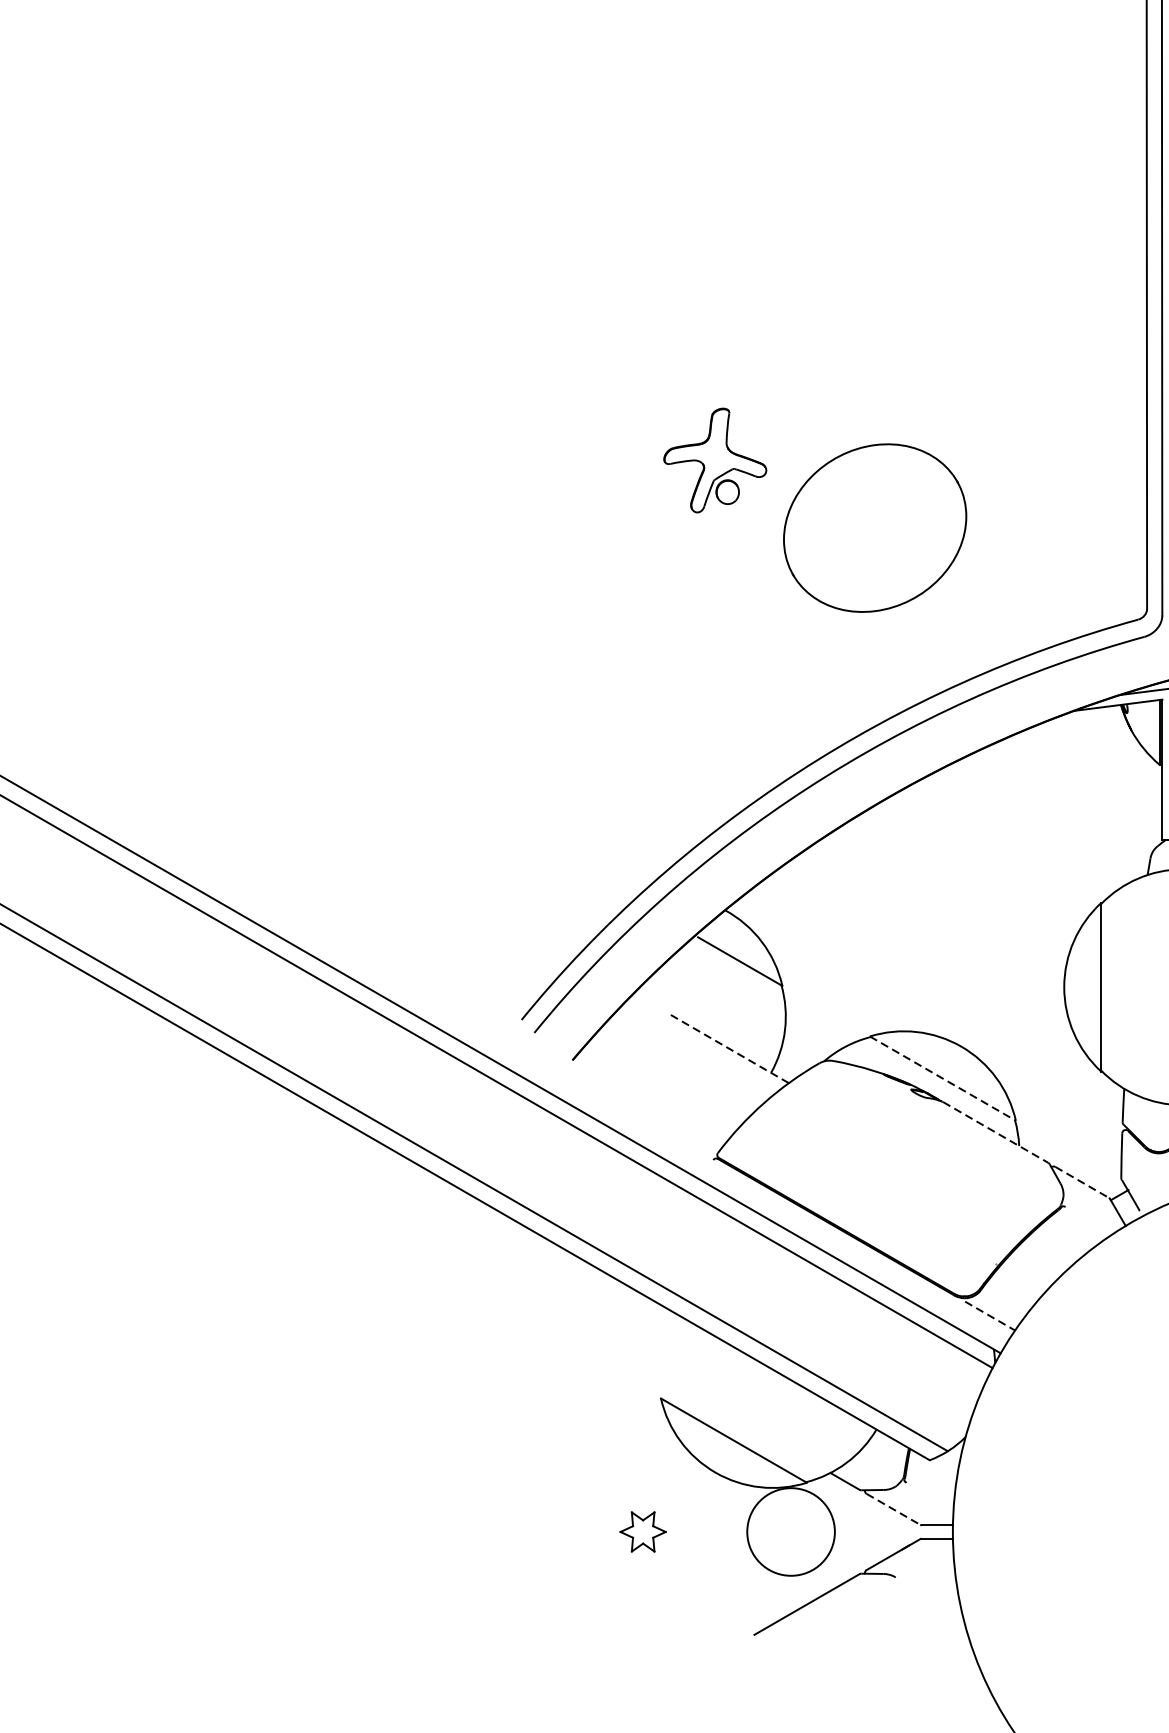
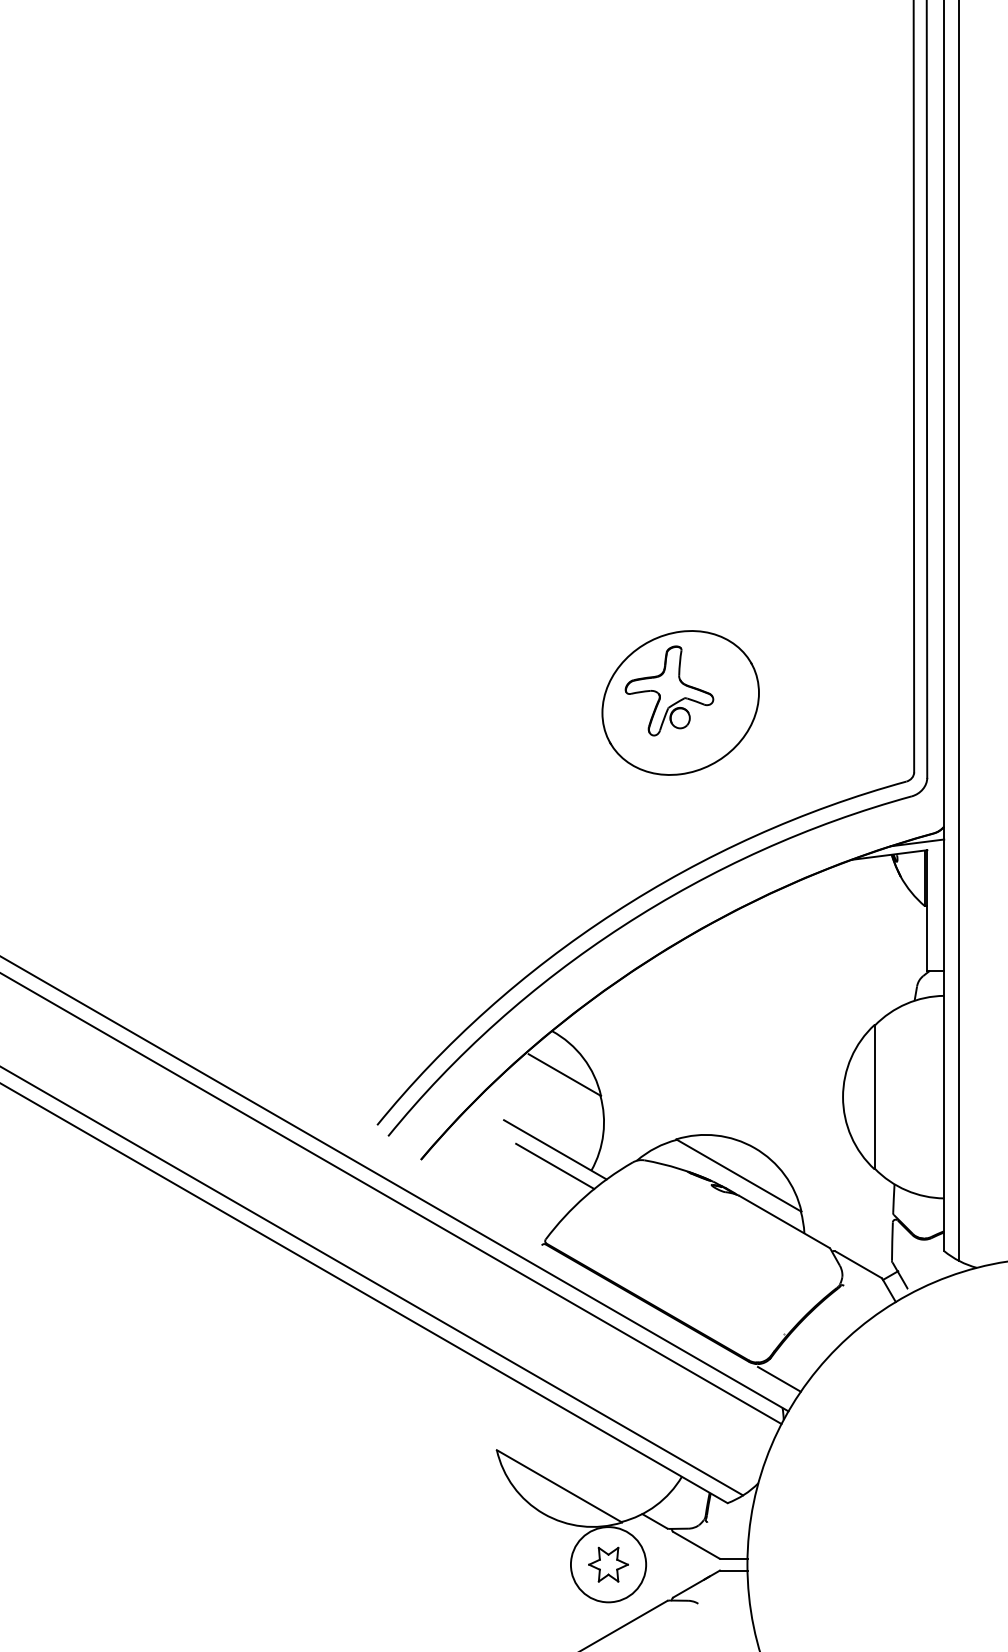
part: (715, 460) -> (669, 690), moved
line: (728, 1048) -> (554, 1149), dashed -> solid
line: (729, 1066) -> (555, 1165), added
line: (943, 1078) -> (739, 1175), dashed -> solid
line: (996, 1133) -> (784, 1222), dashed -> solid
line: (1082, 1182) -> (858, 1264), dashed -> solid
line: (990, 1316) -> (779, 1379), dashed -> solid
line: (893, 1509) -> (696, 1545), dashed -> solid
part: (643, 1531) -> (608, 1564), moved

